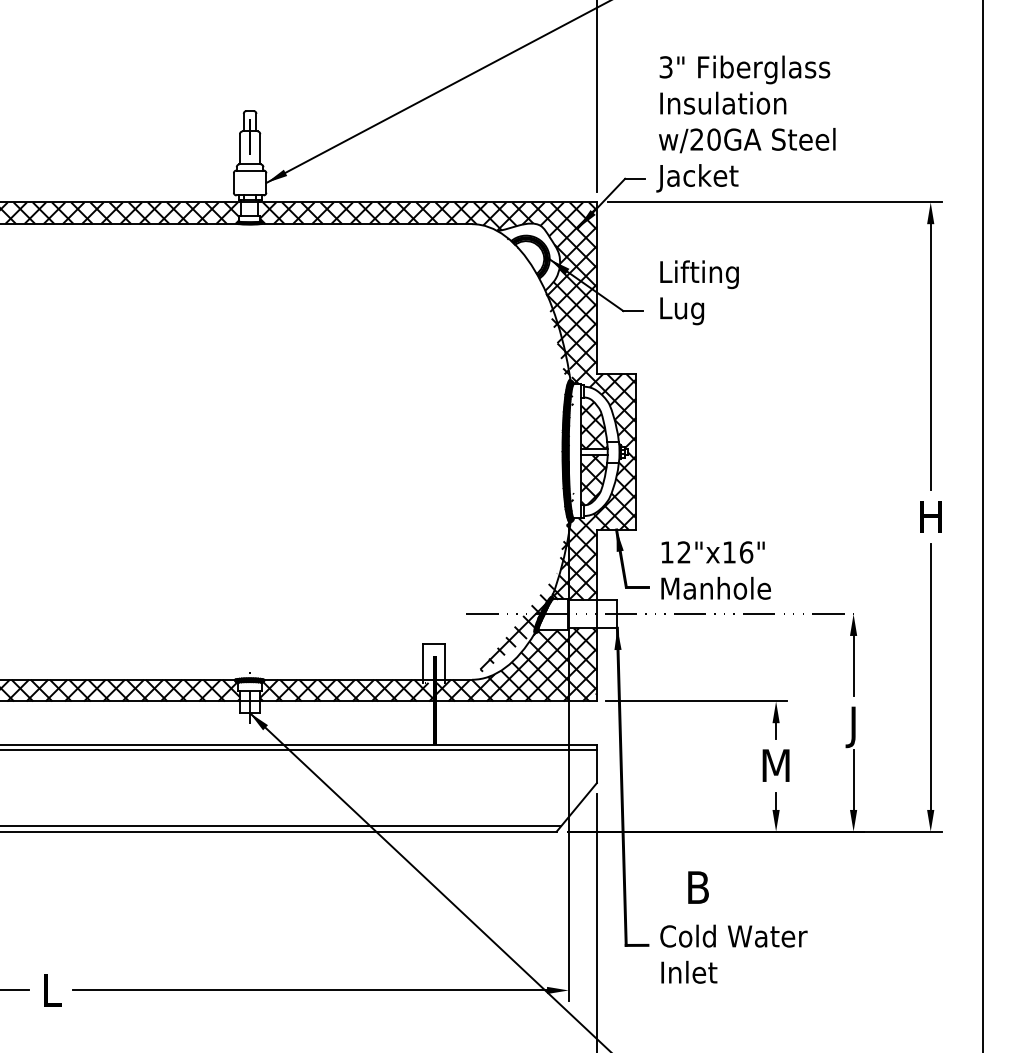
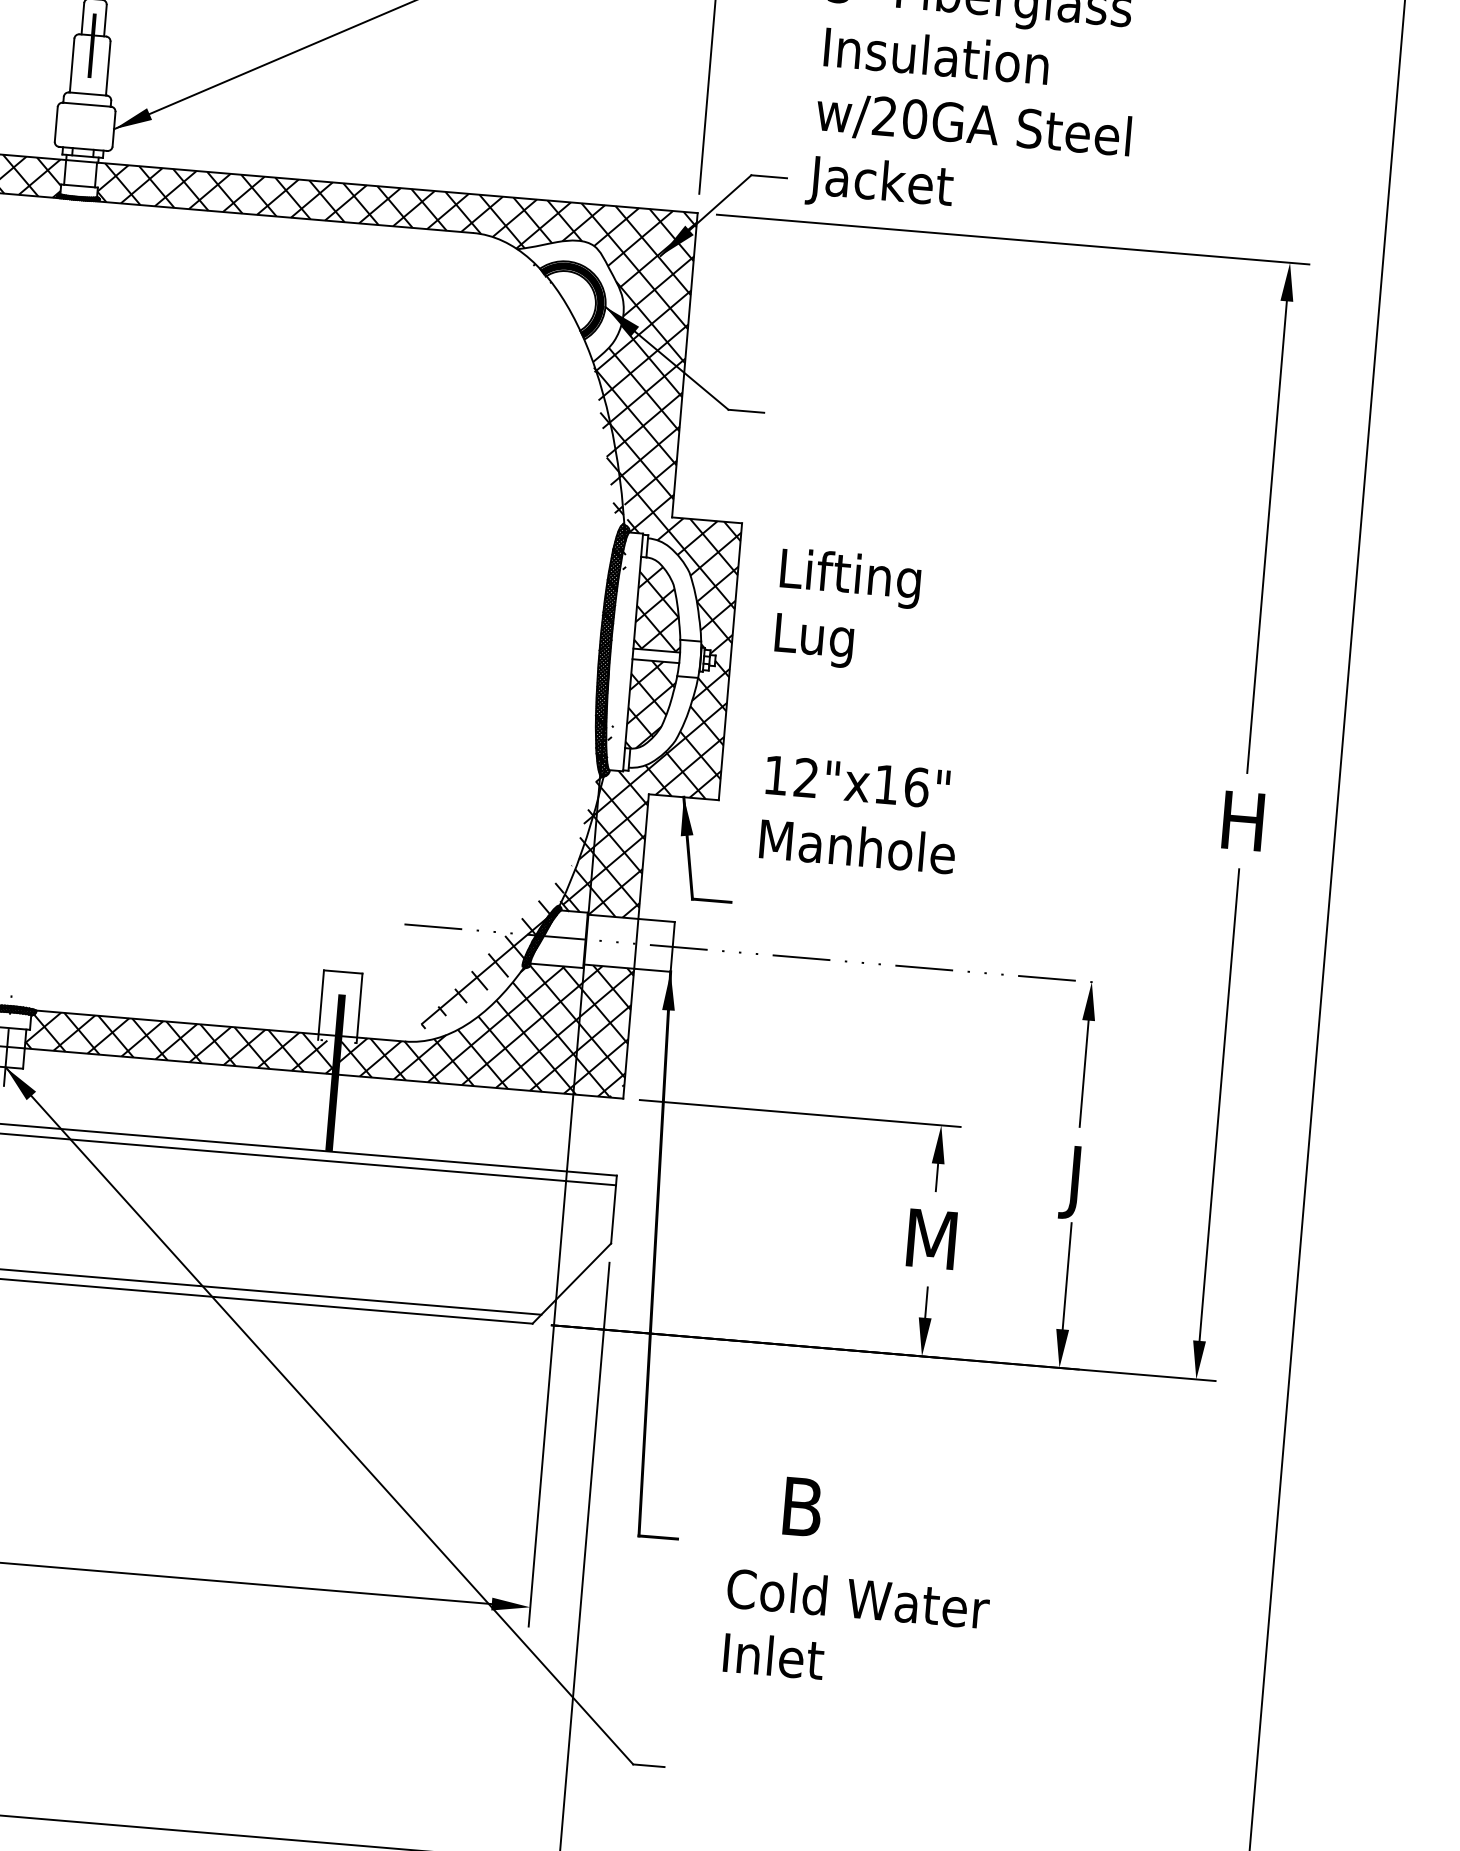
text: (699, 292) -> (847, 609), moved
text: (715, 570) -> (859, 814), moved
text: (733, 927) -> (858, 1583), moved

